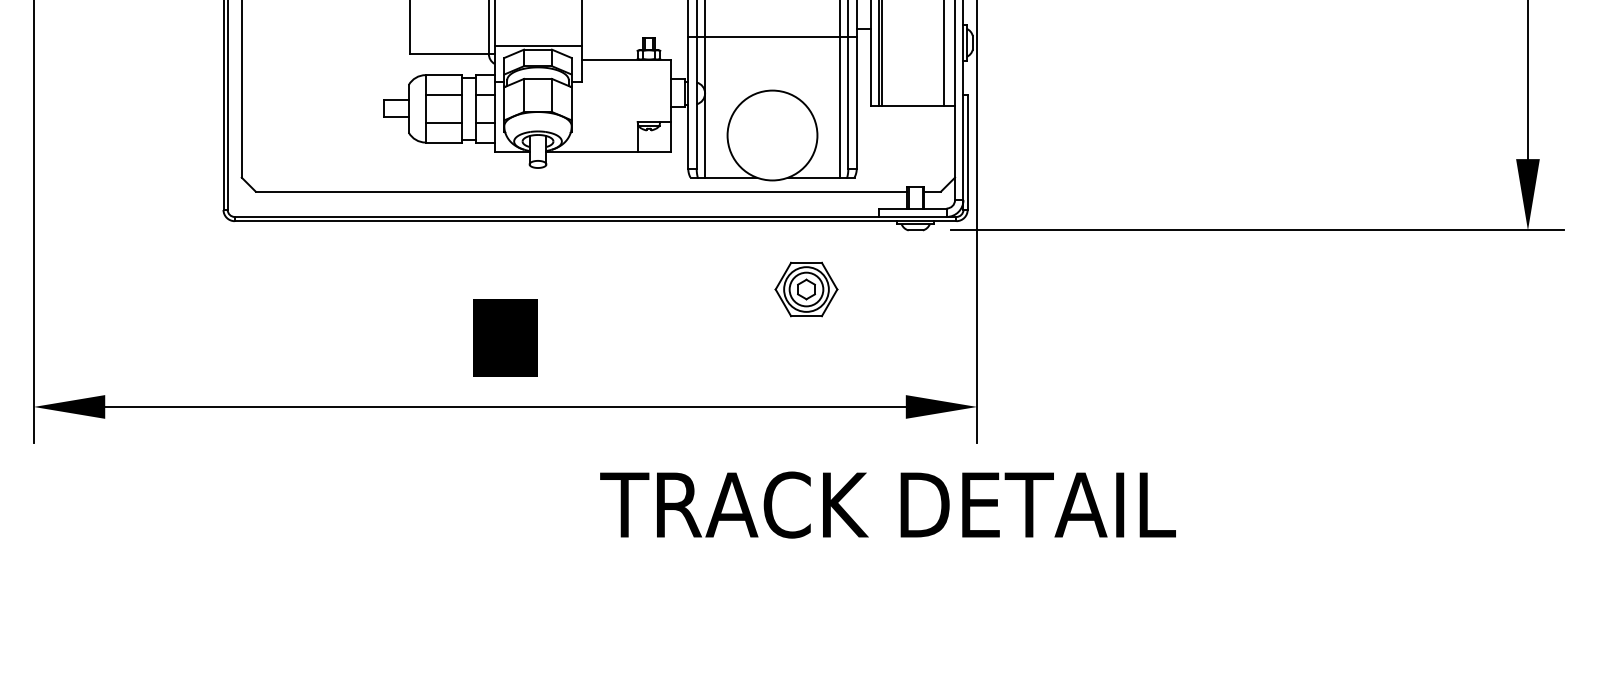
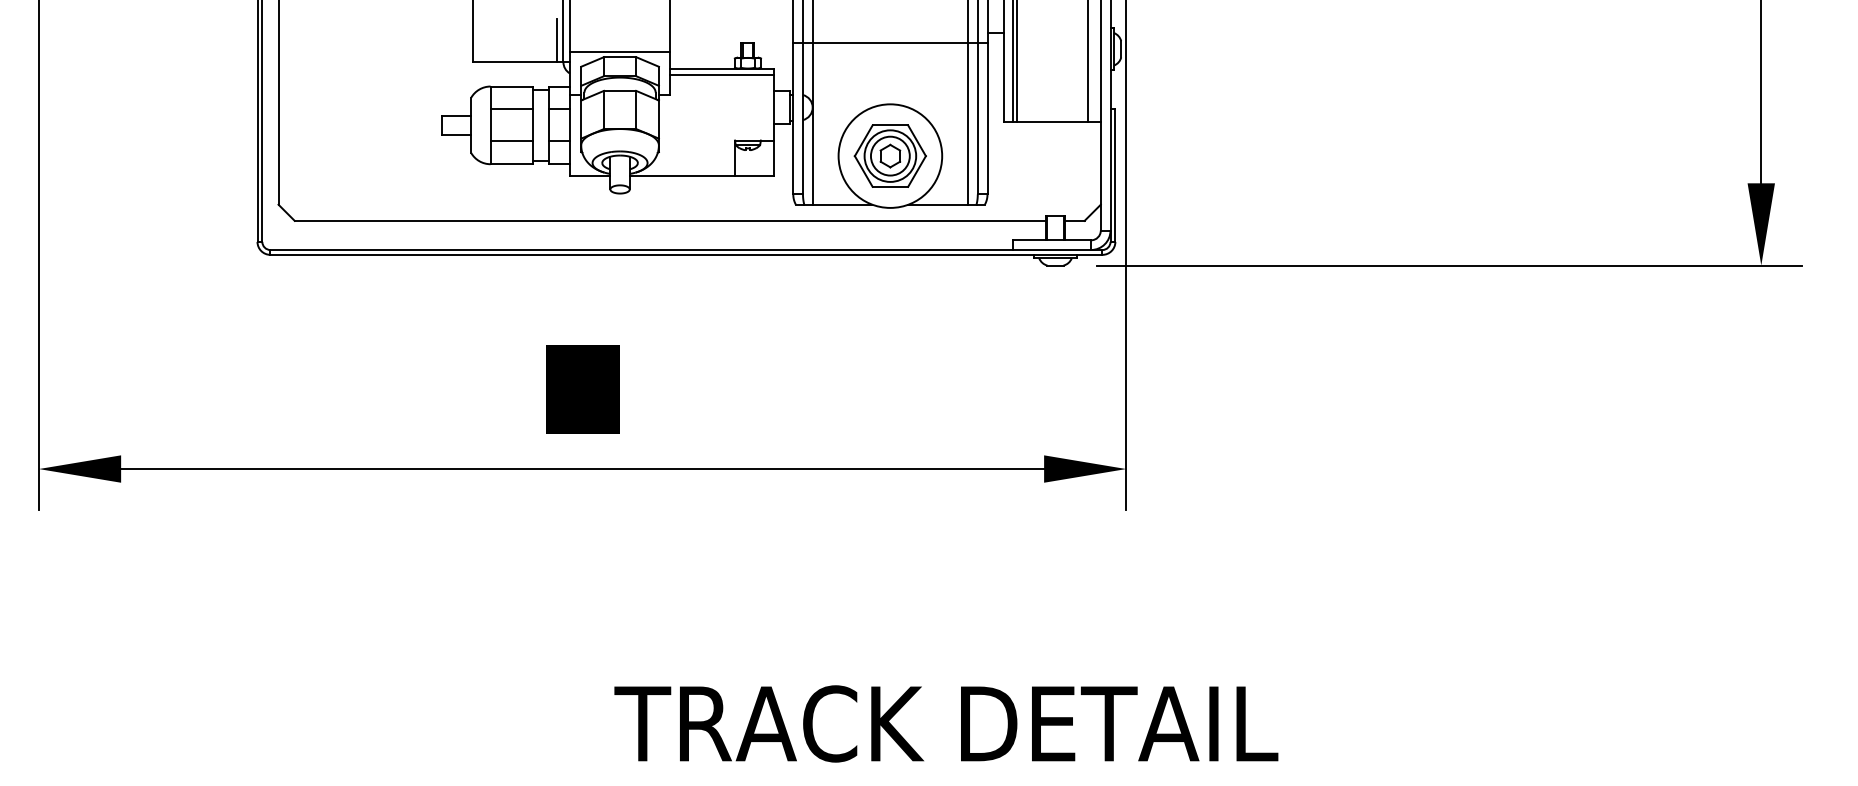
line: (483, 35) -> (557, 40), added
line: (626, 65) -> (722, 75), added
part: (806, 289) -> (890, 156), moved
text: (887, 504) -> (945, 723), moved

